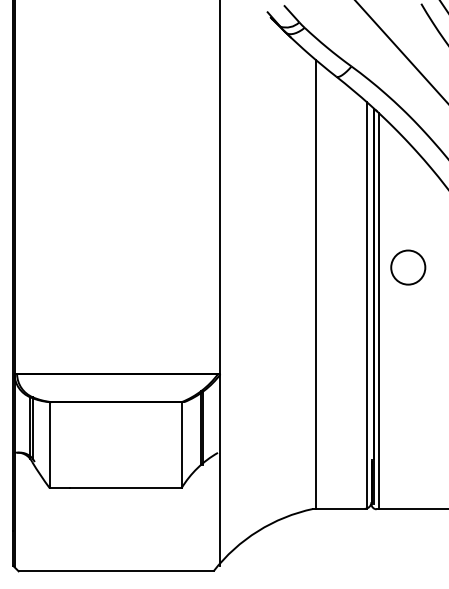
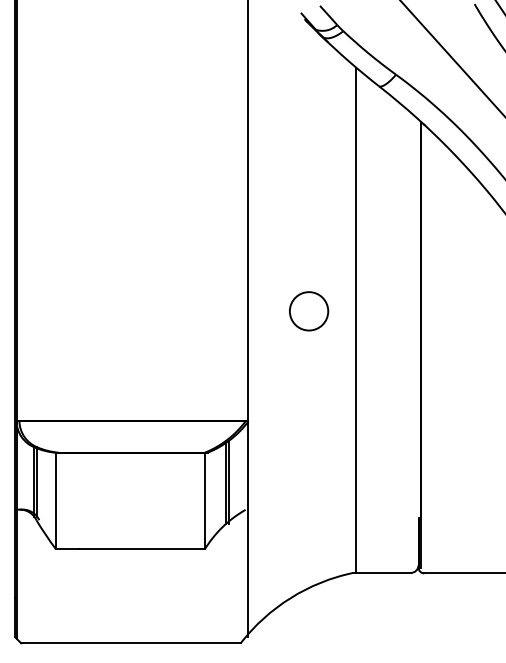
circle: (408, 267) -> (309, 311), moved
line: (367, 305) -> (414, 343), removed
line: (379, 311) -> (427, 350), removed

